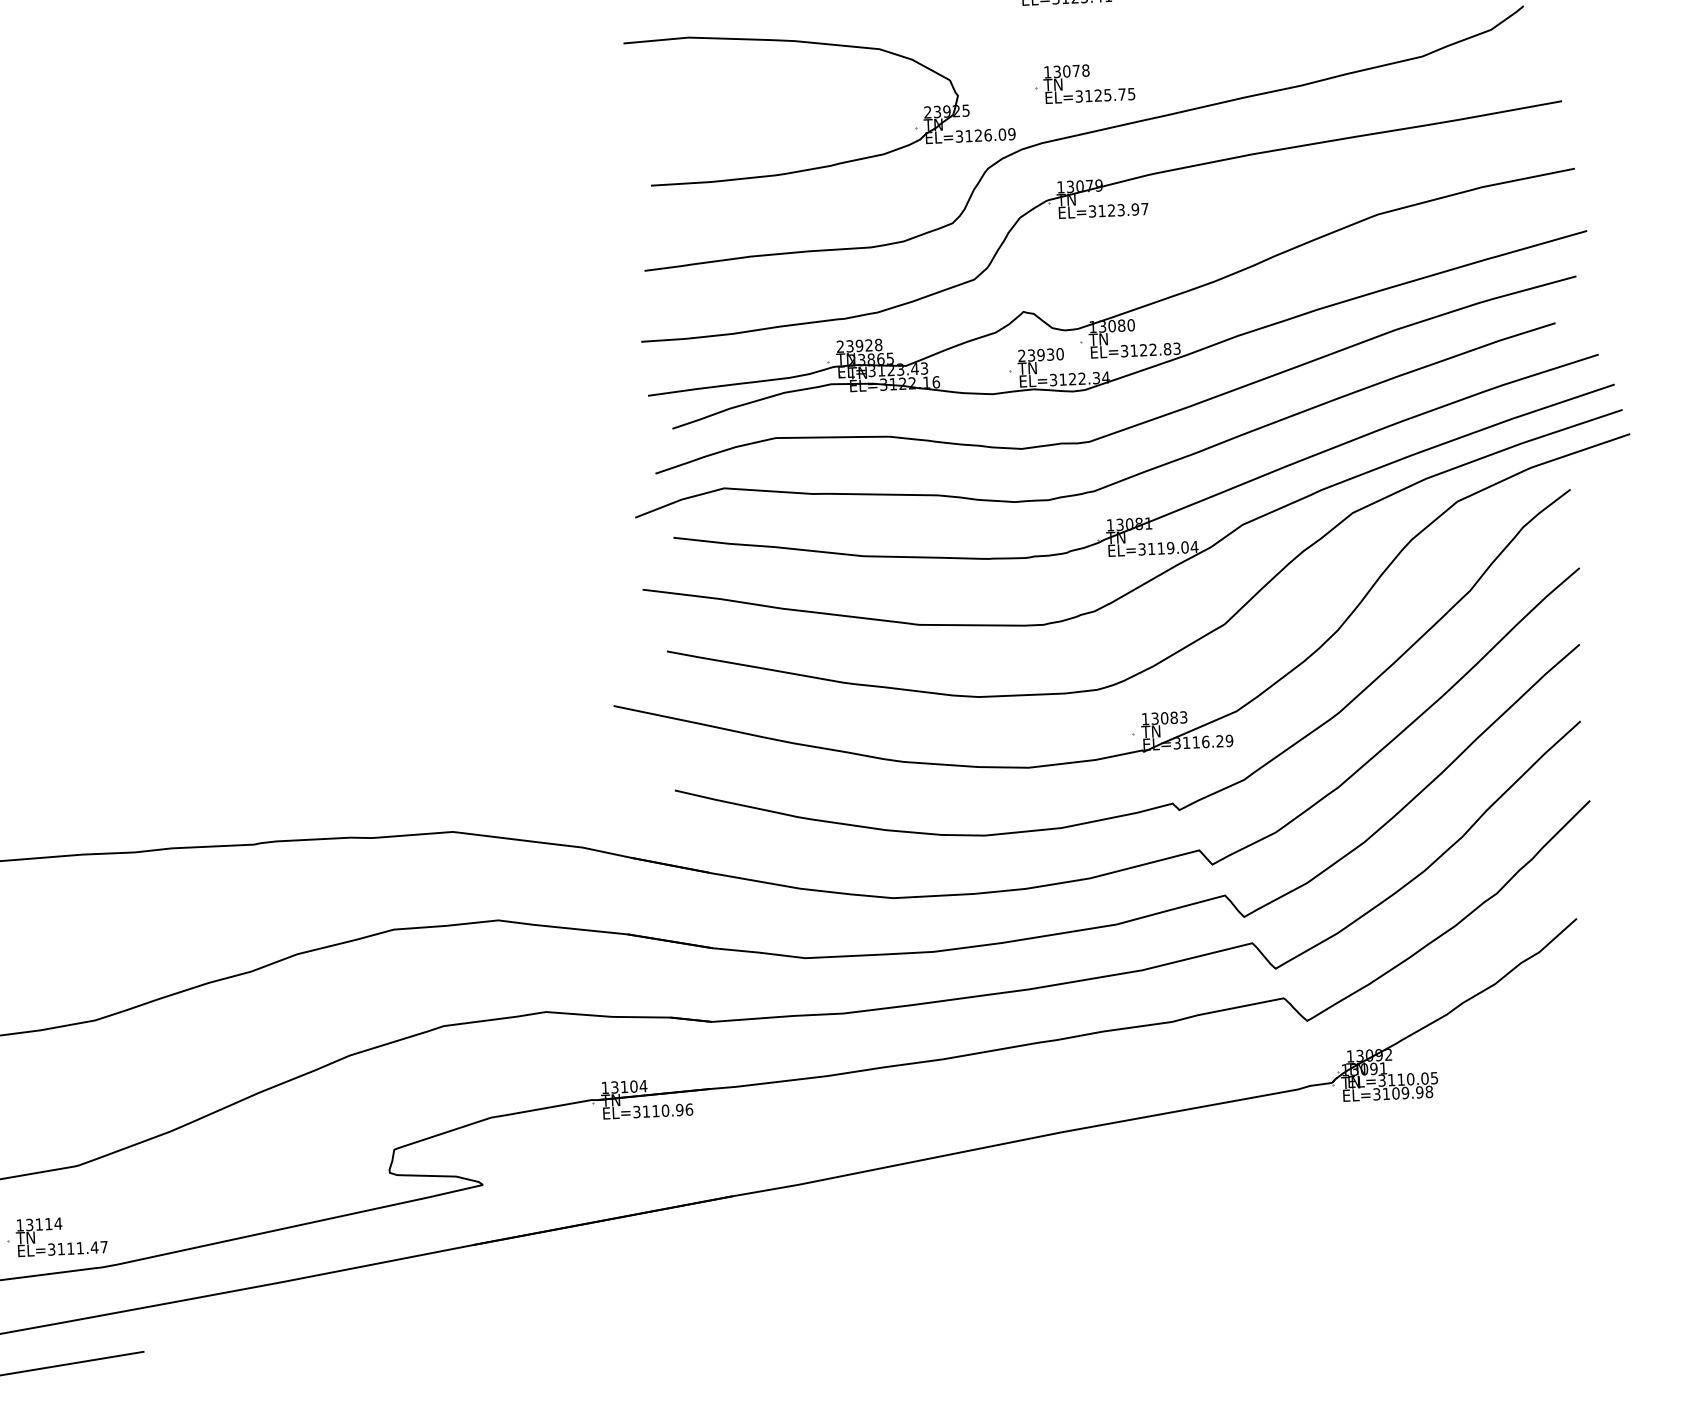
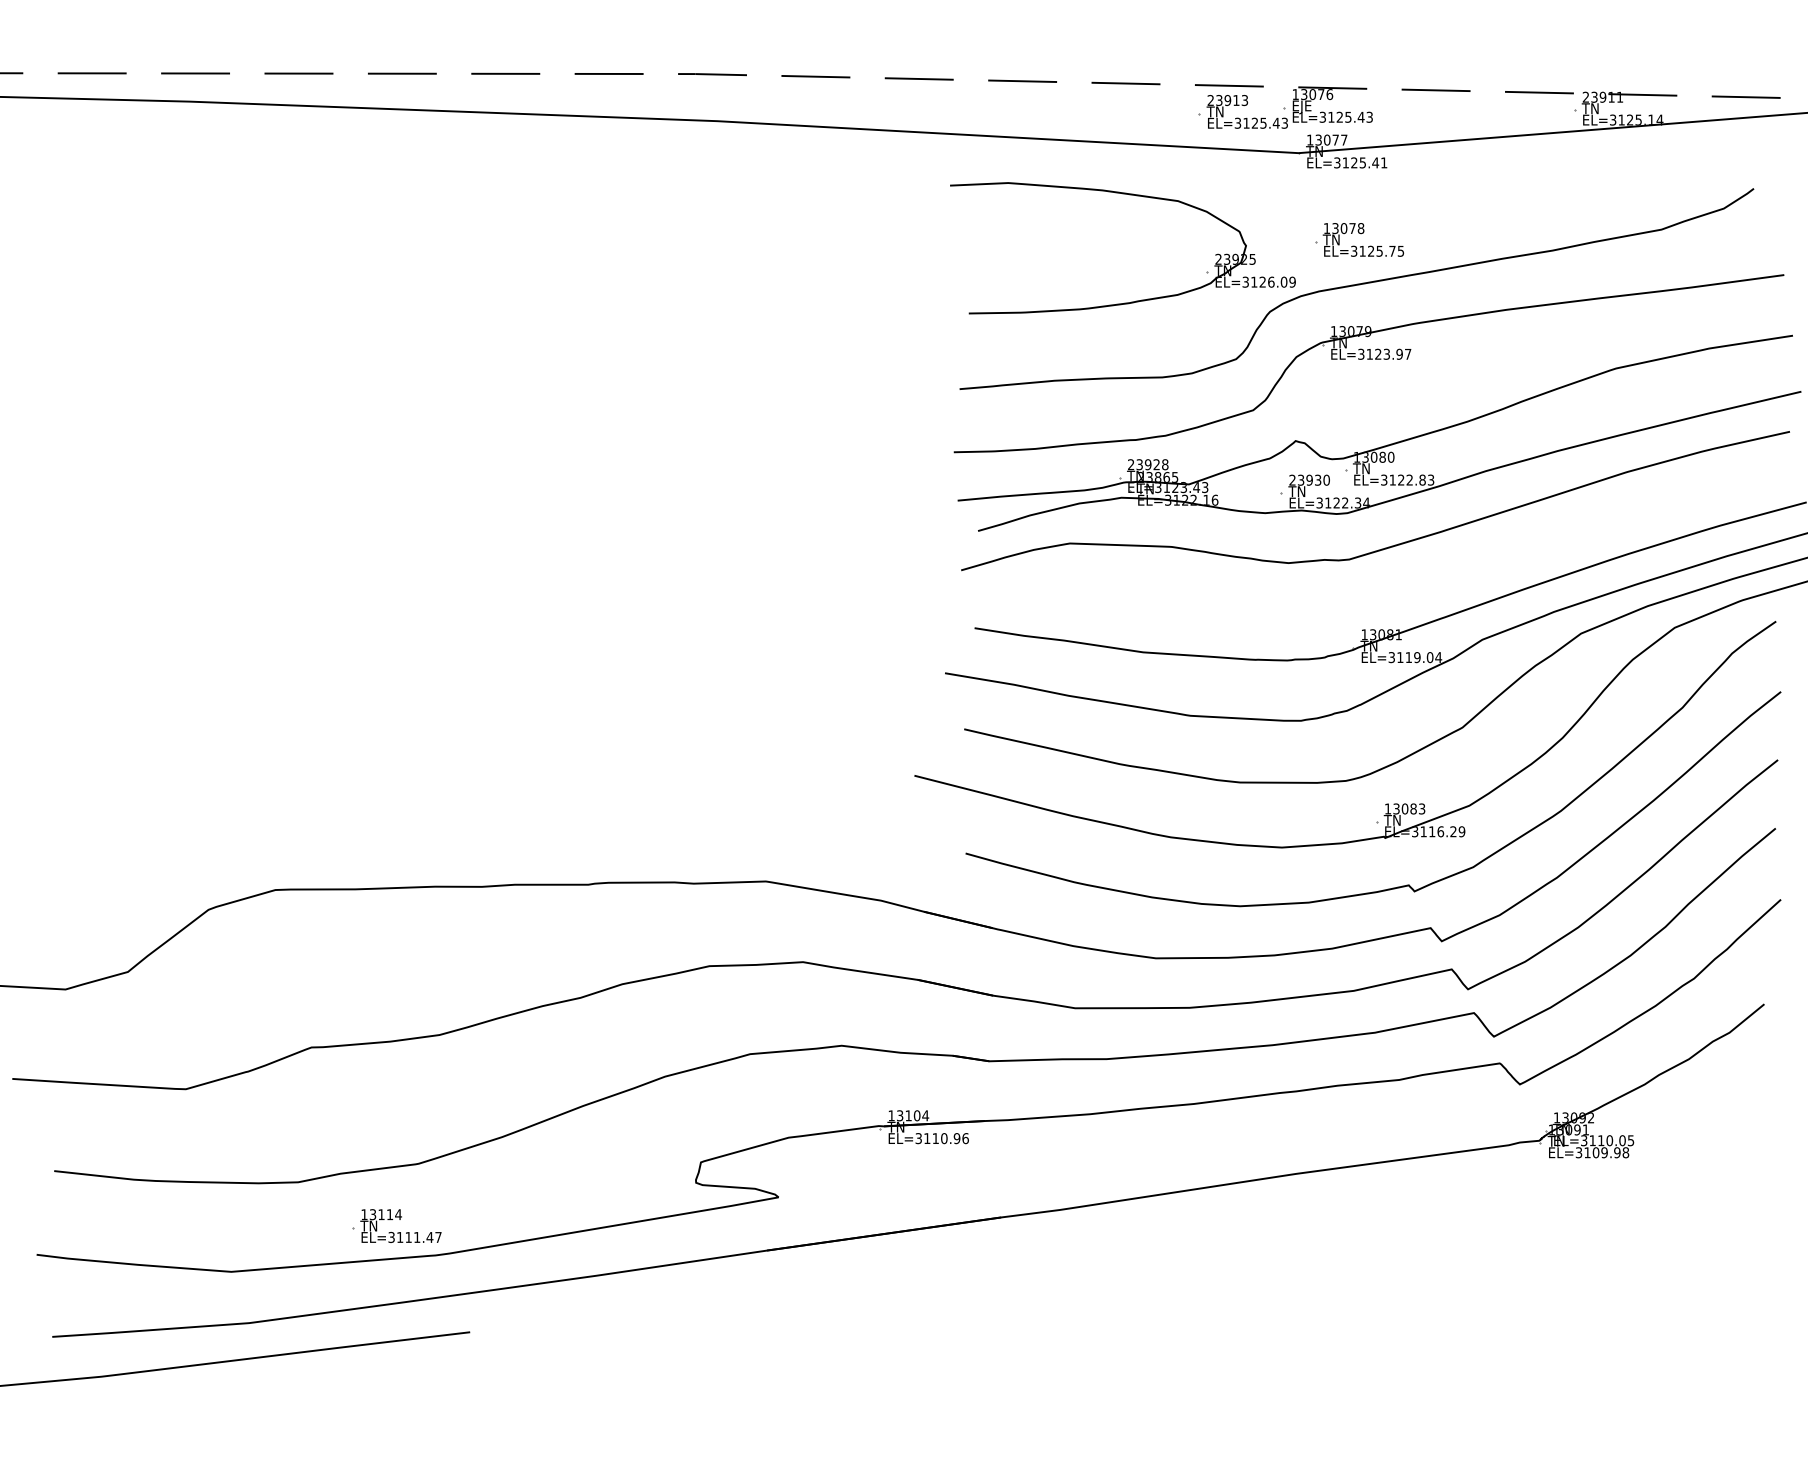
curve: (1117, 480) -> (1372, 595), removed

